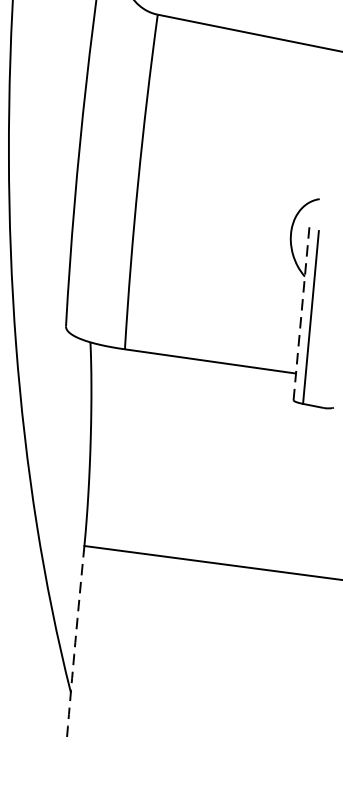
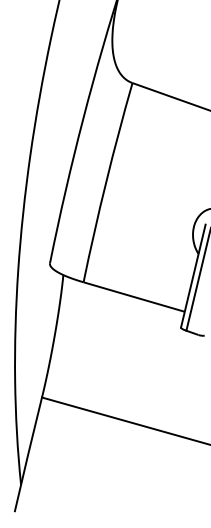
line: (301, 314) -> (193, 276), dashed -> solid
arc: (75, 641) -> (28, 454), dashed -> solid

